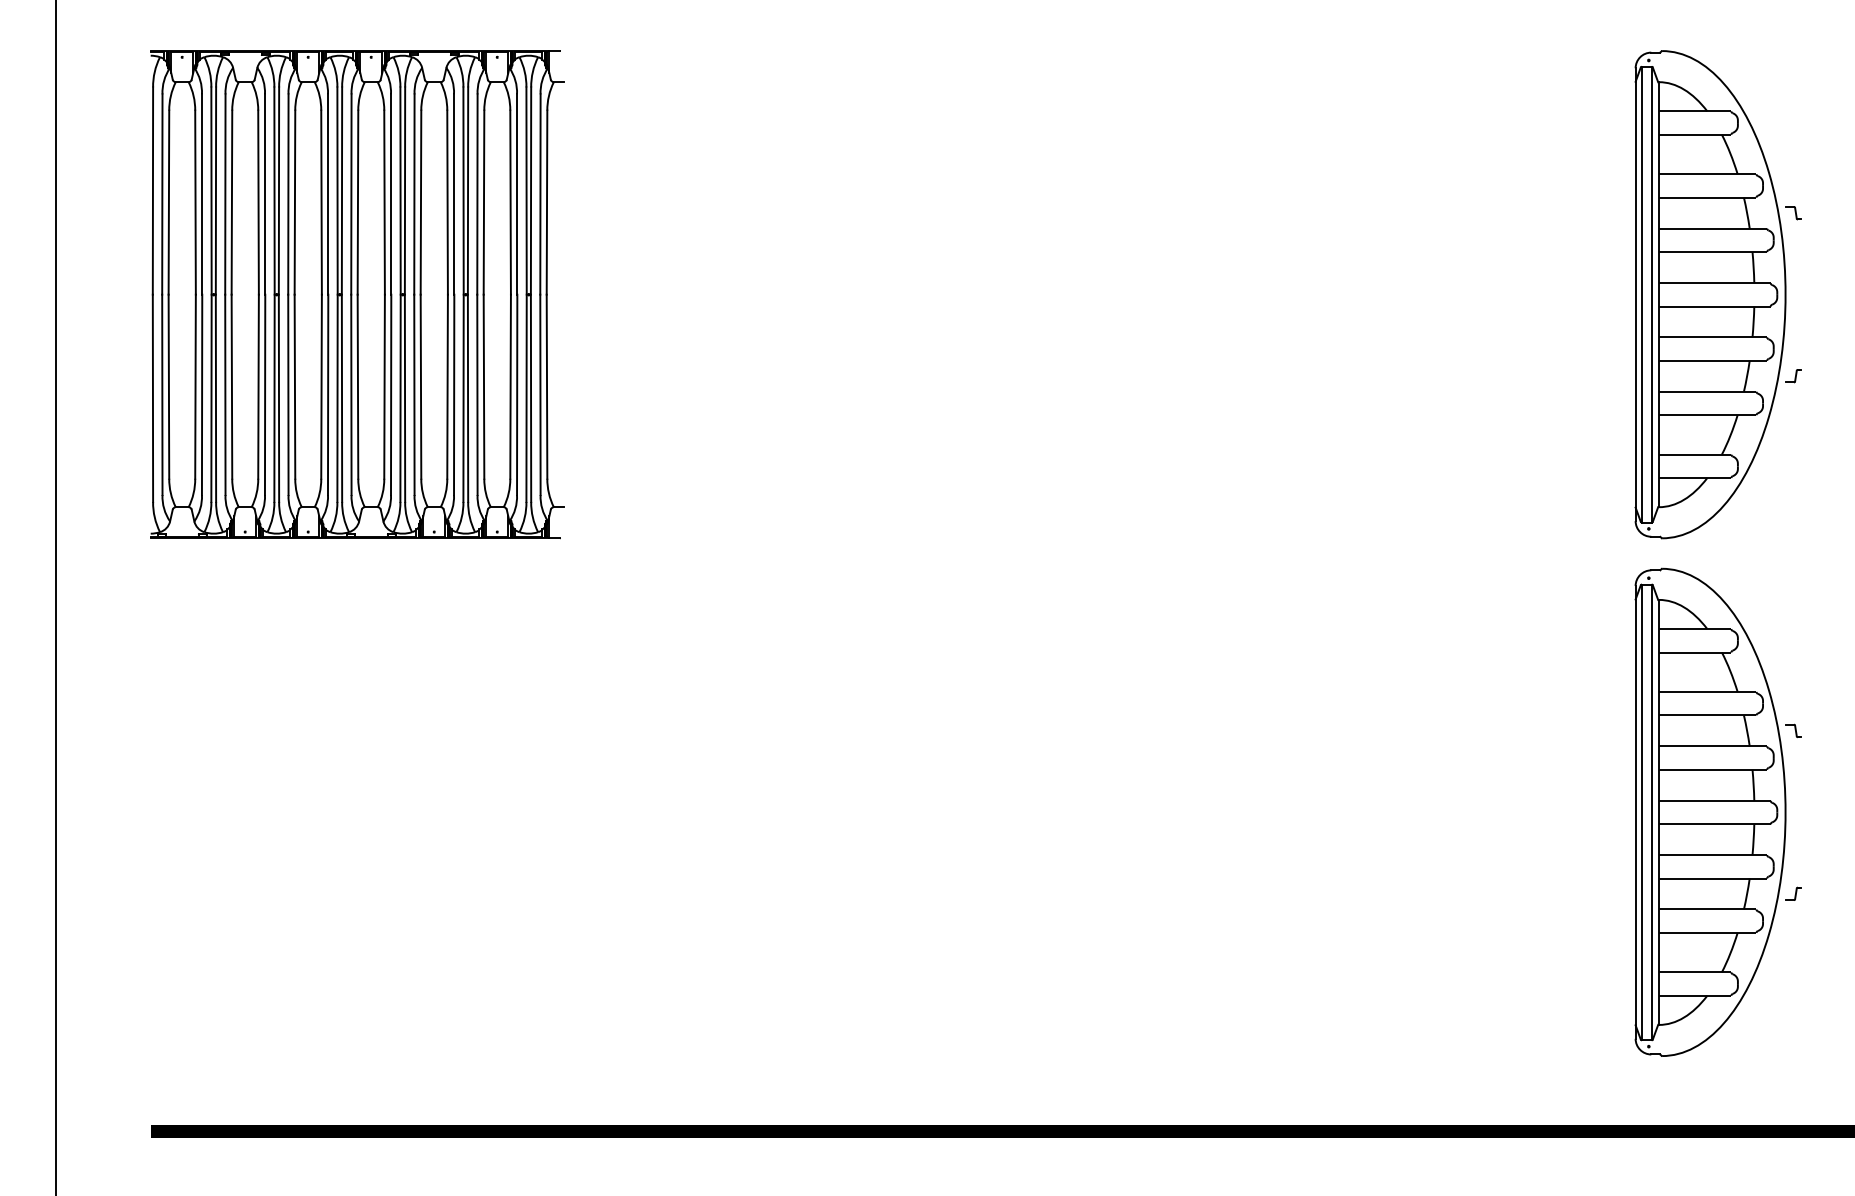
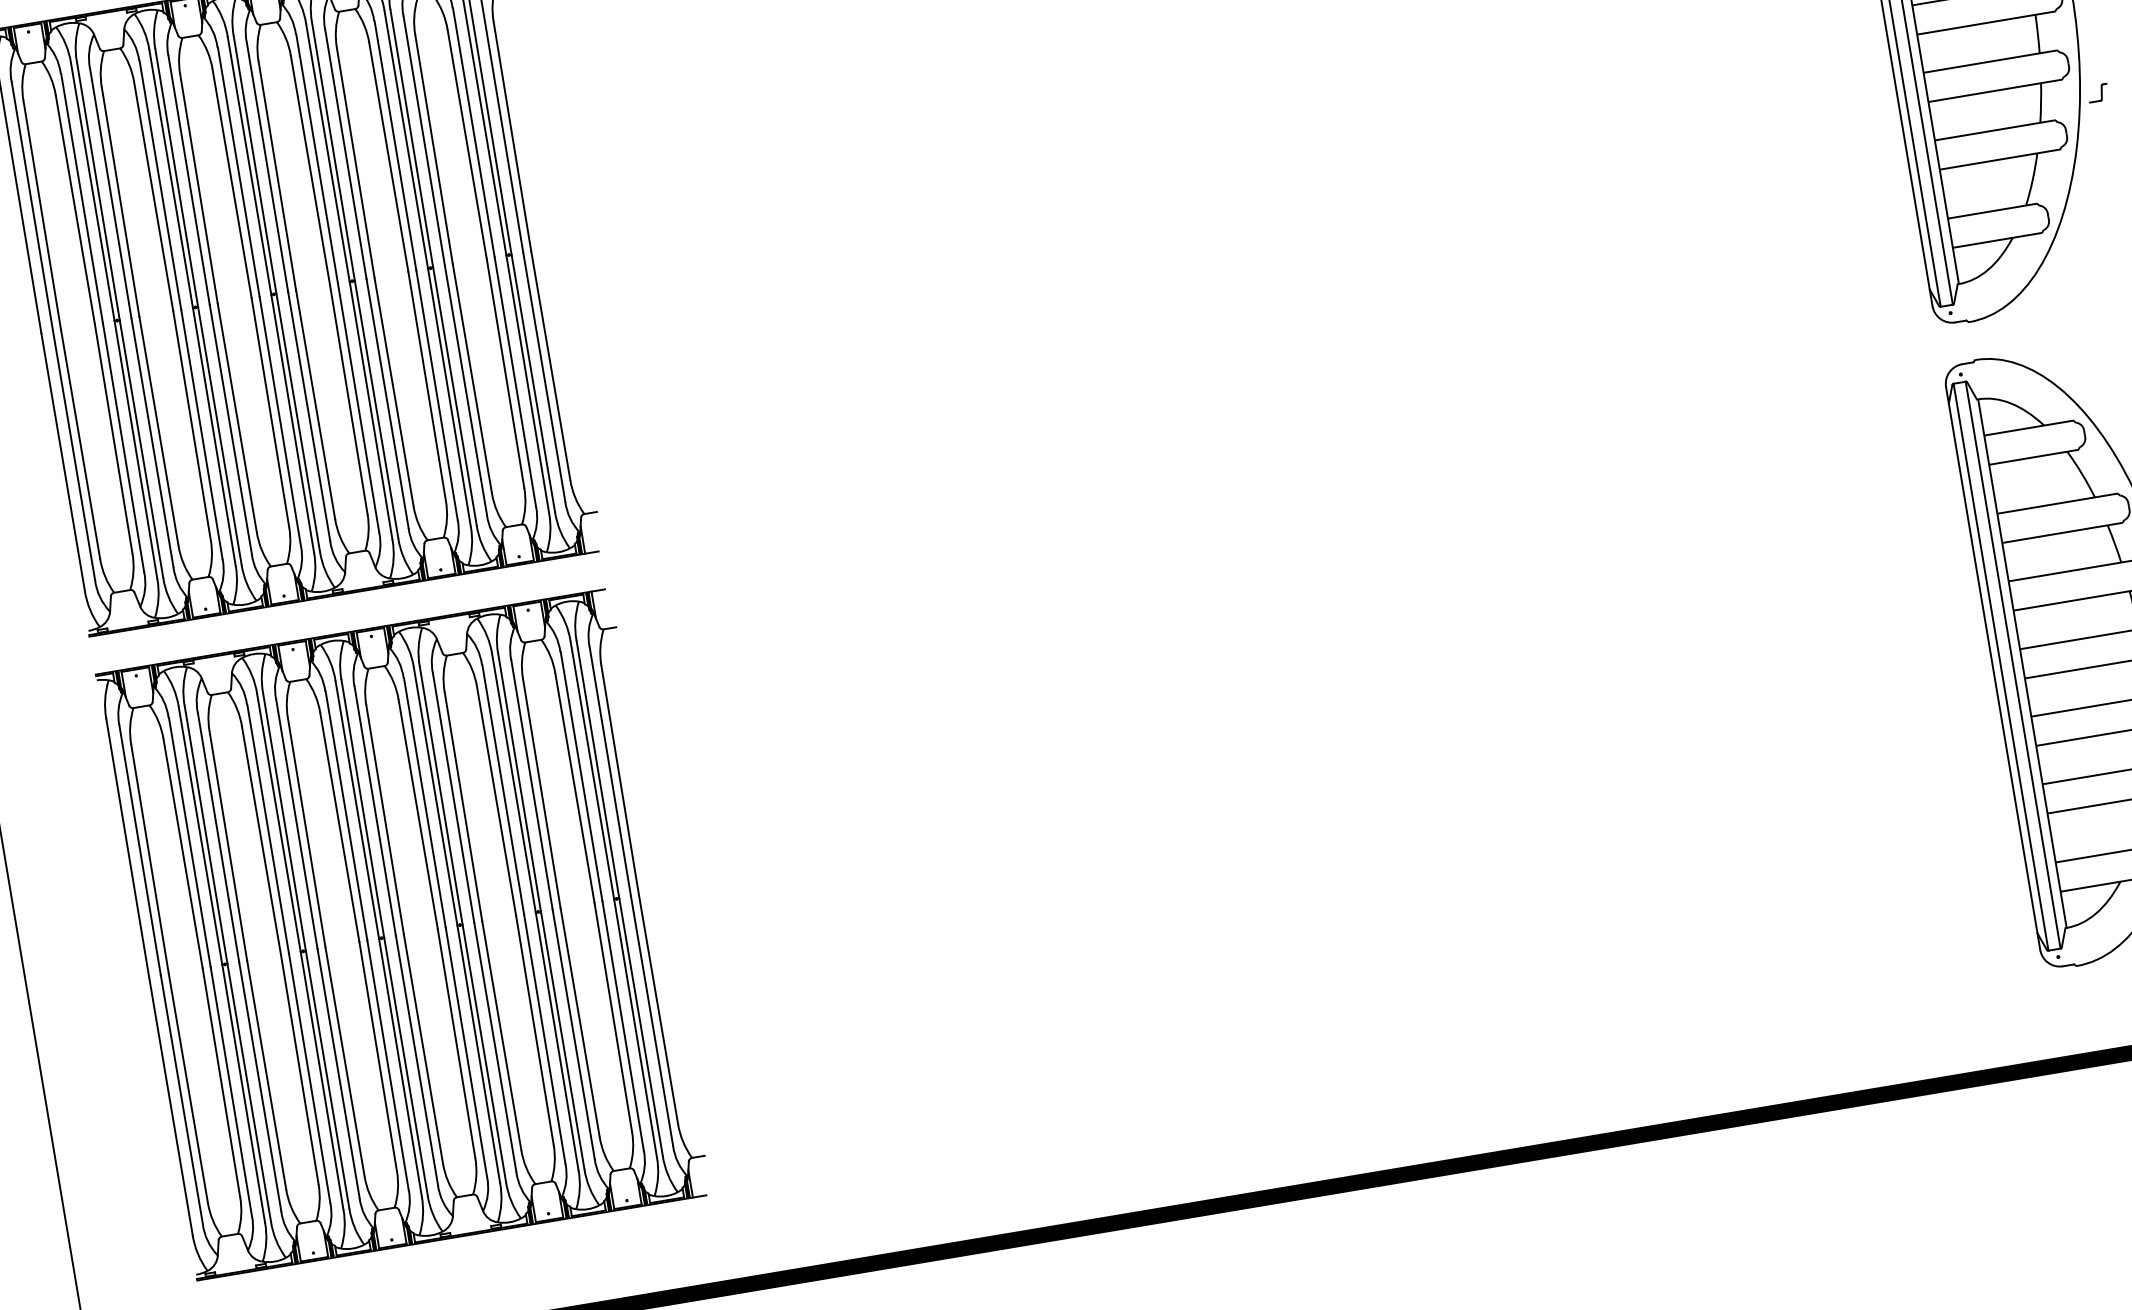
part: (357, 812) -> (403, 934), added

